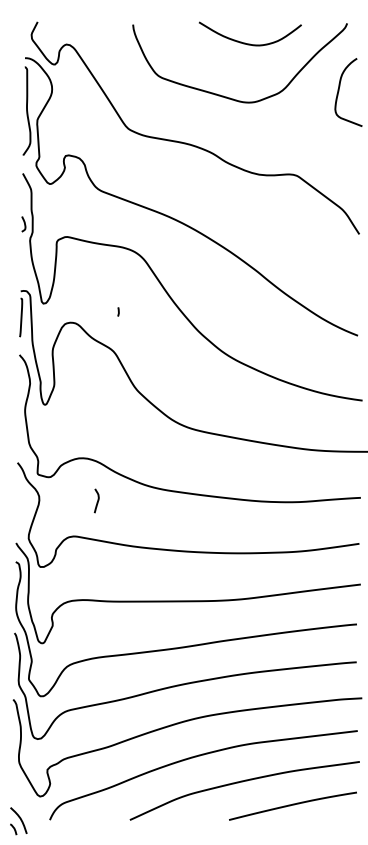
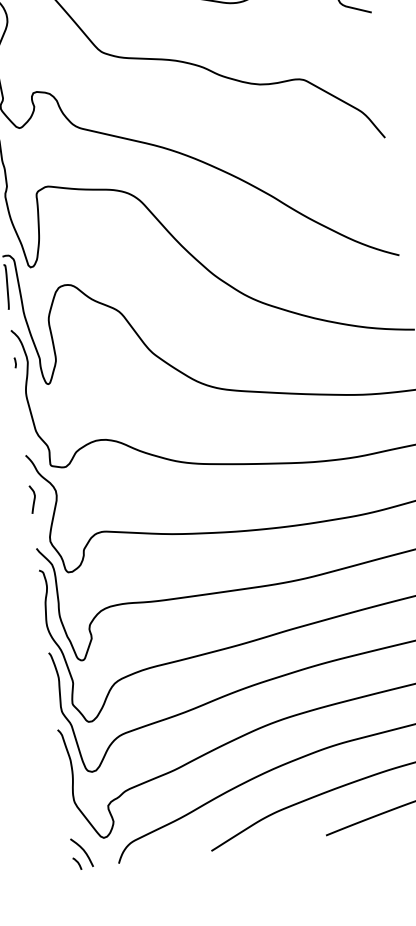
curve: (118, 311) -> (15, 362), moved
curve: (97, 500) -> (33, 498), moved
part: (18, 821) -> (81, 853), moved

